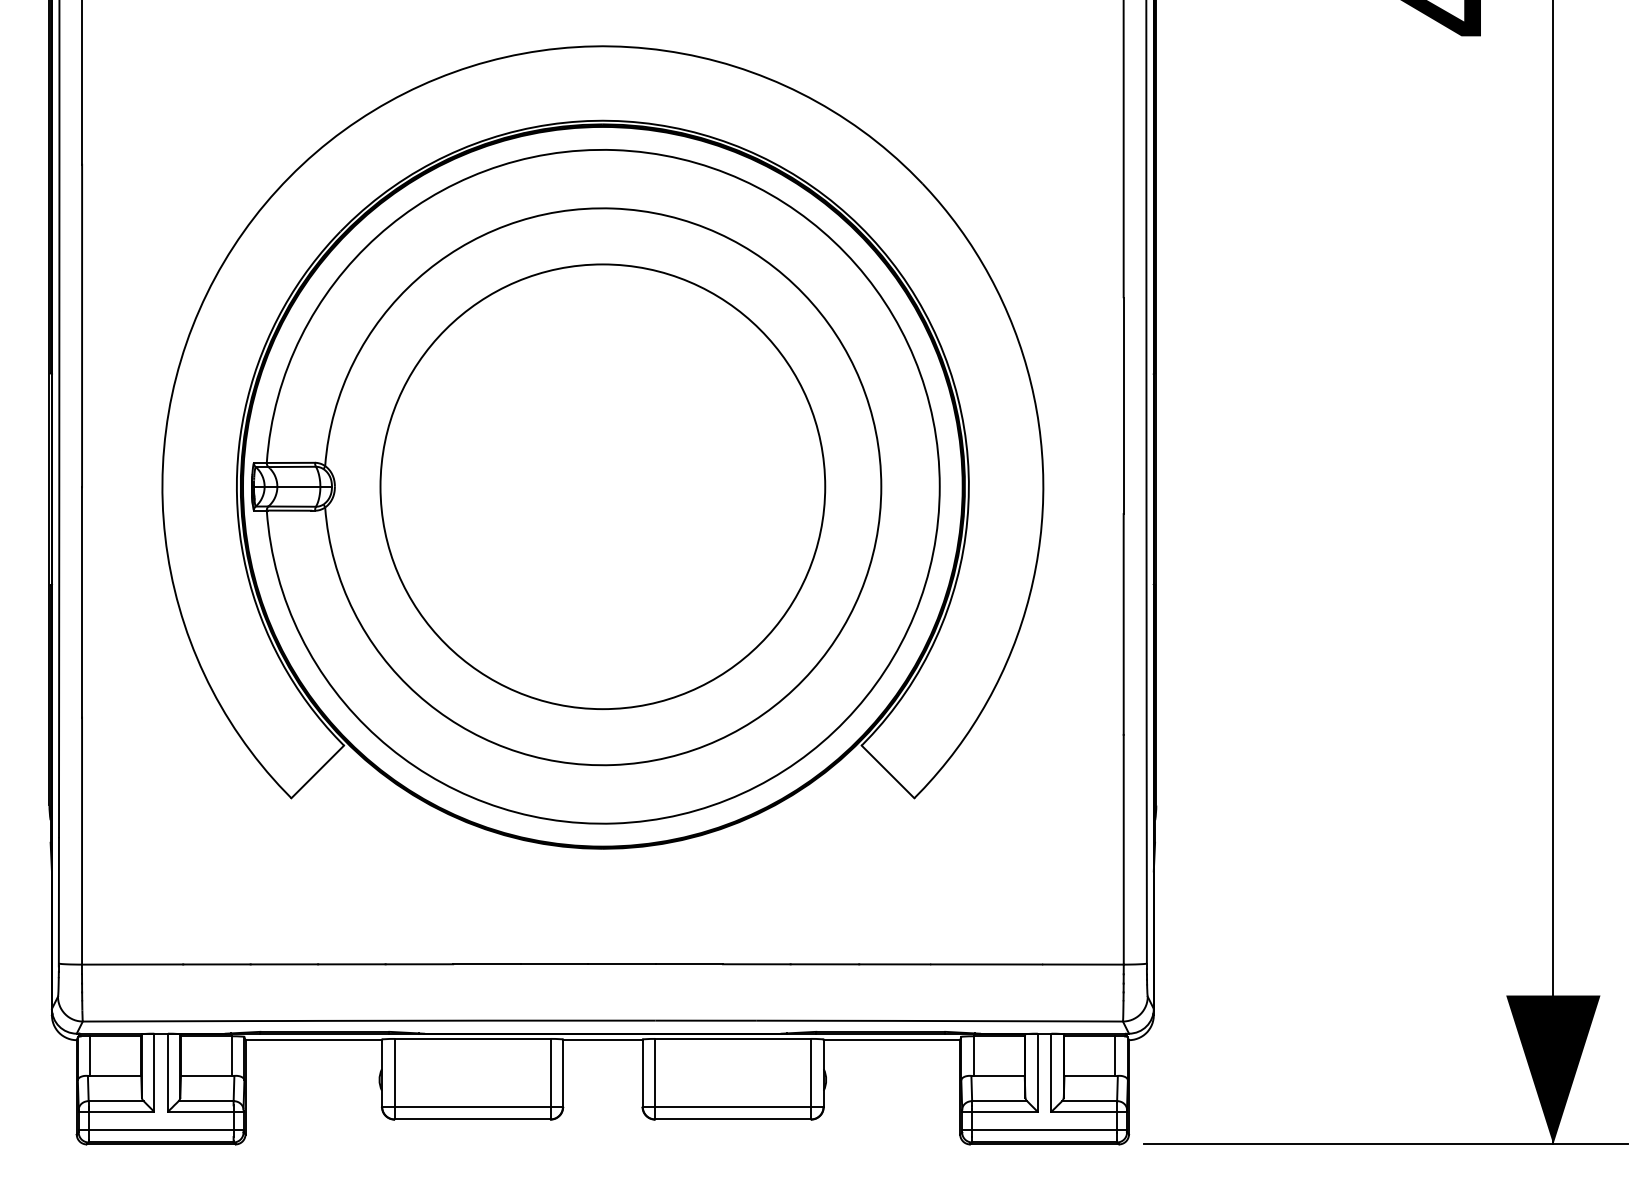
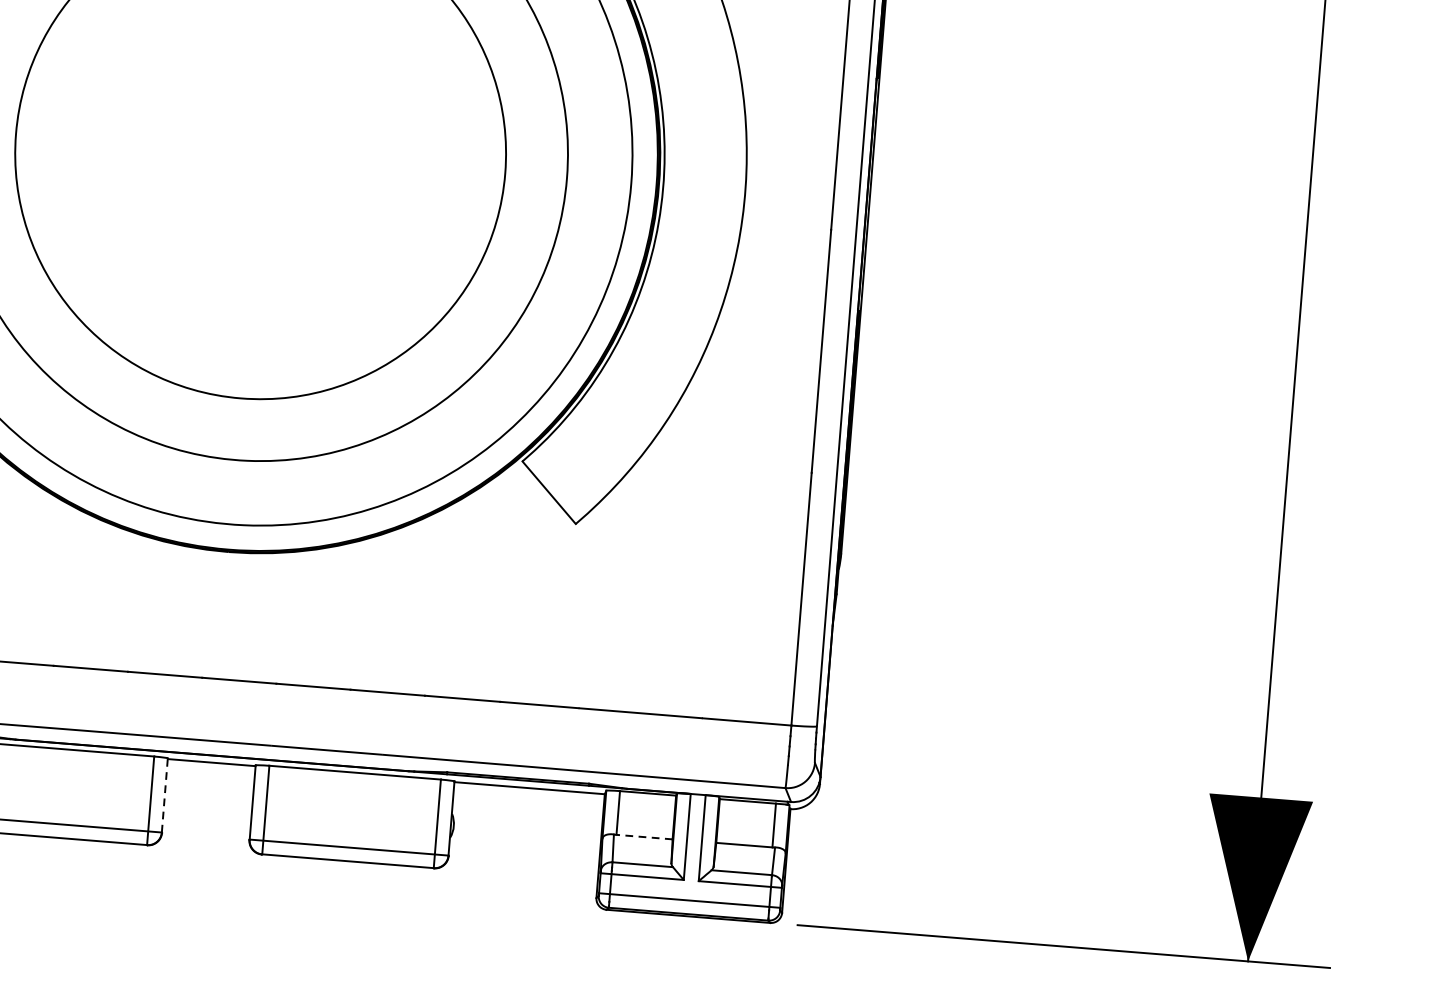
line: (562, 1073) -> (164, 795), solid -> dashed
line: (999, 1076) -> (644, 837), solid -> dashed

